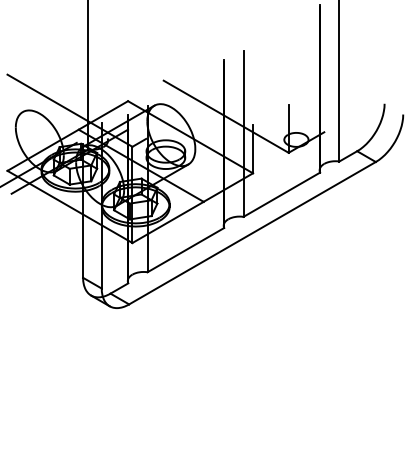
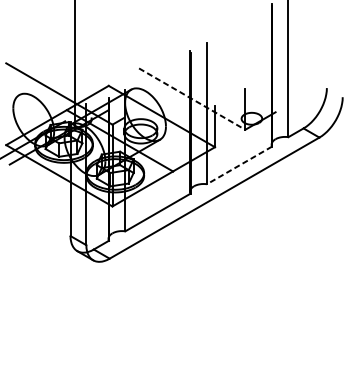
line: (226, 117) -> (192, 99), solid -> dashed
line: (281, 195) -> (239, 166), solid -> dashed

